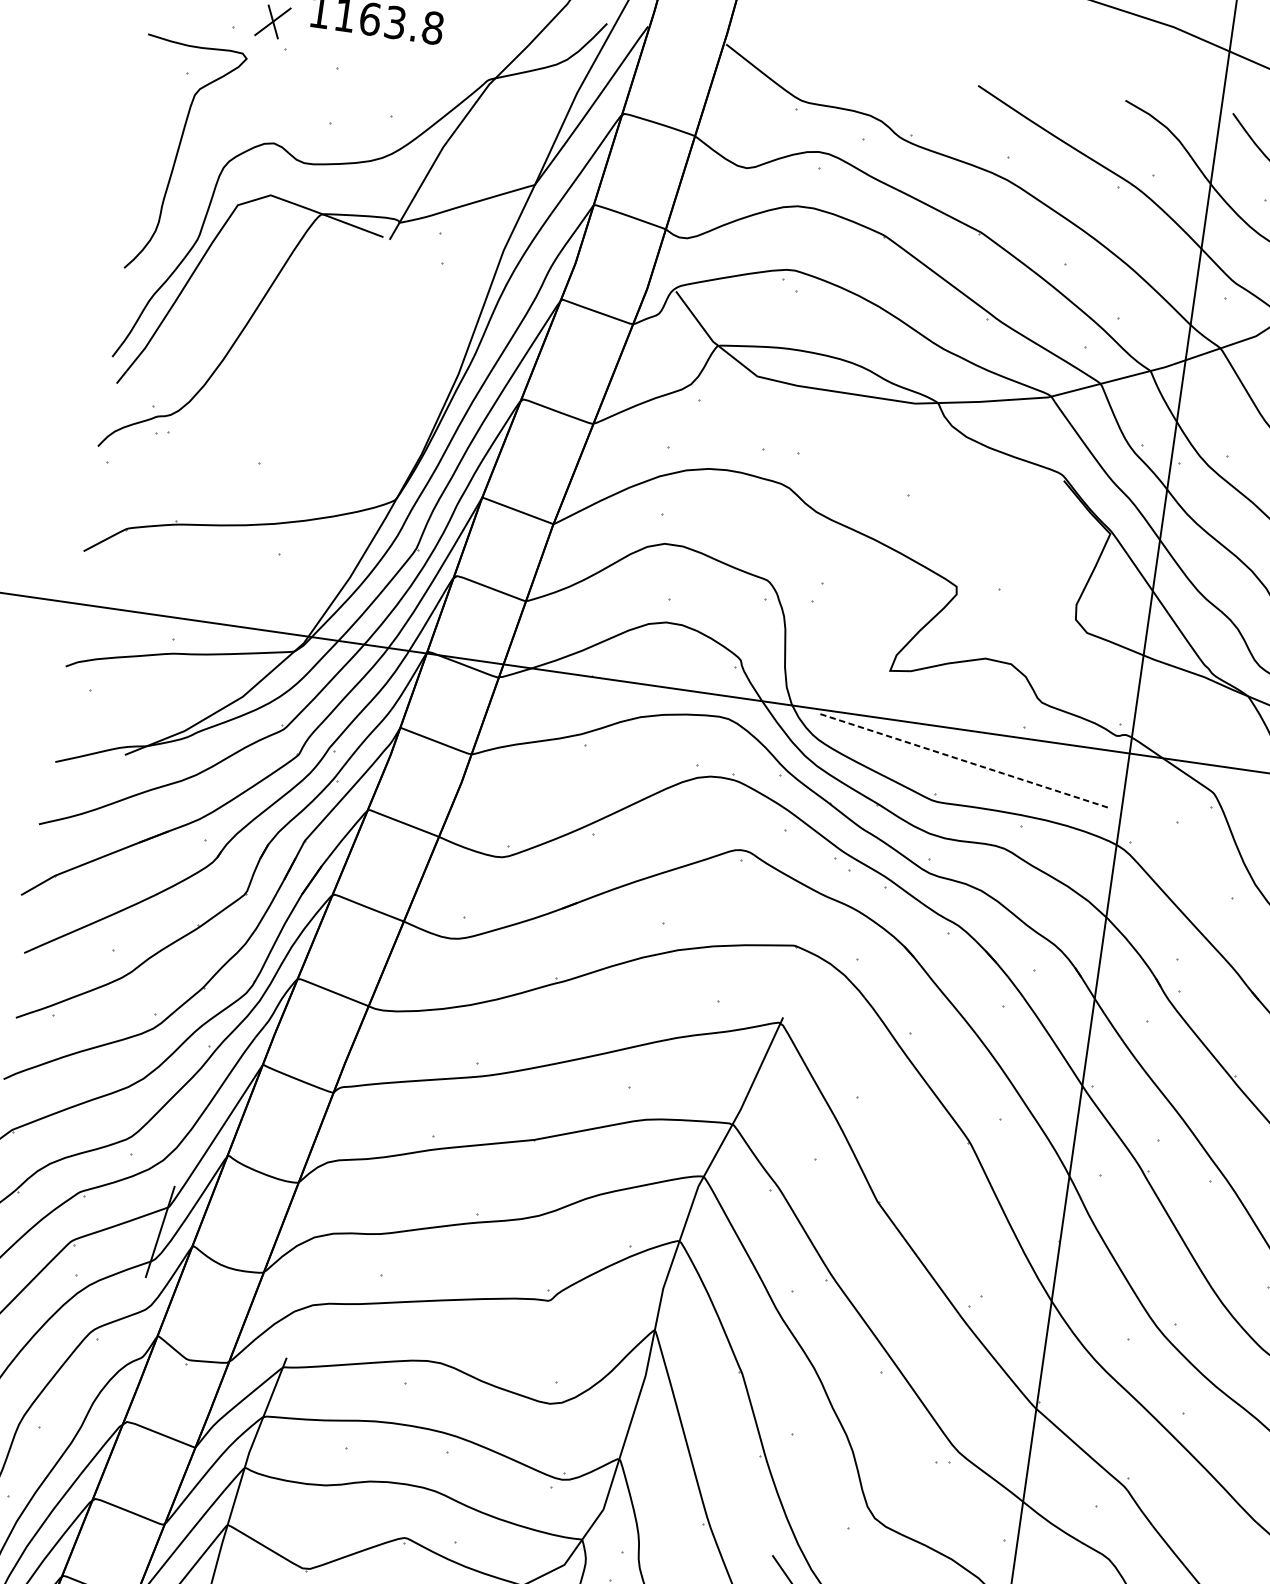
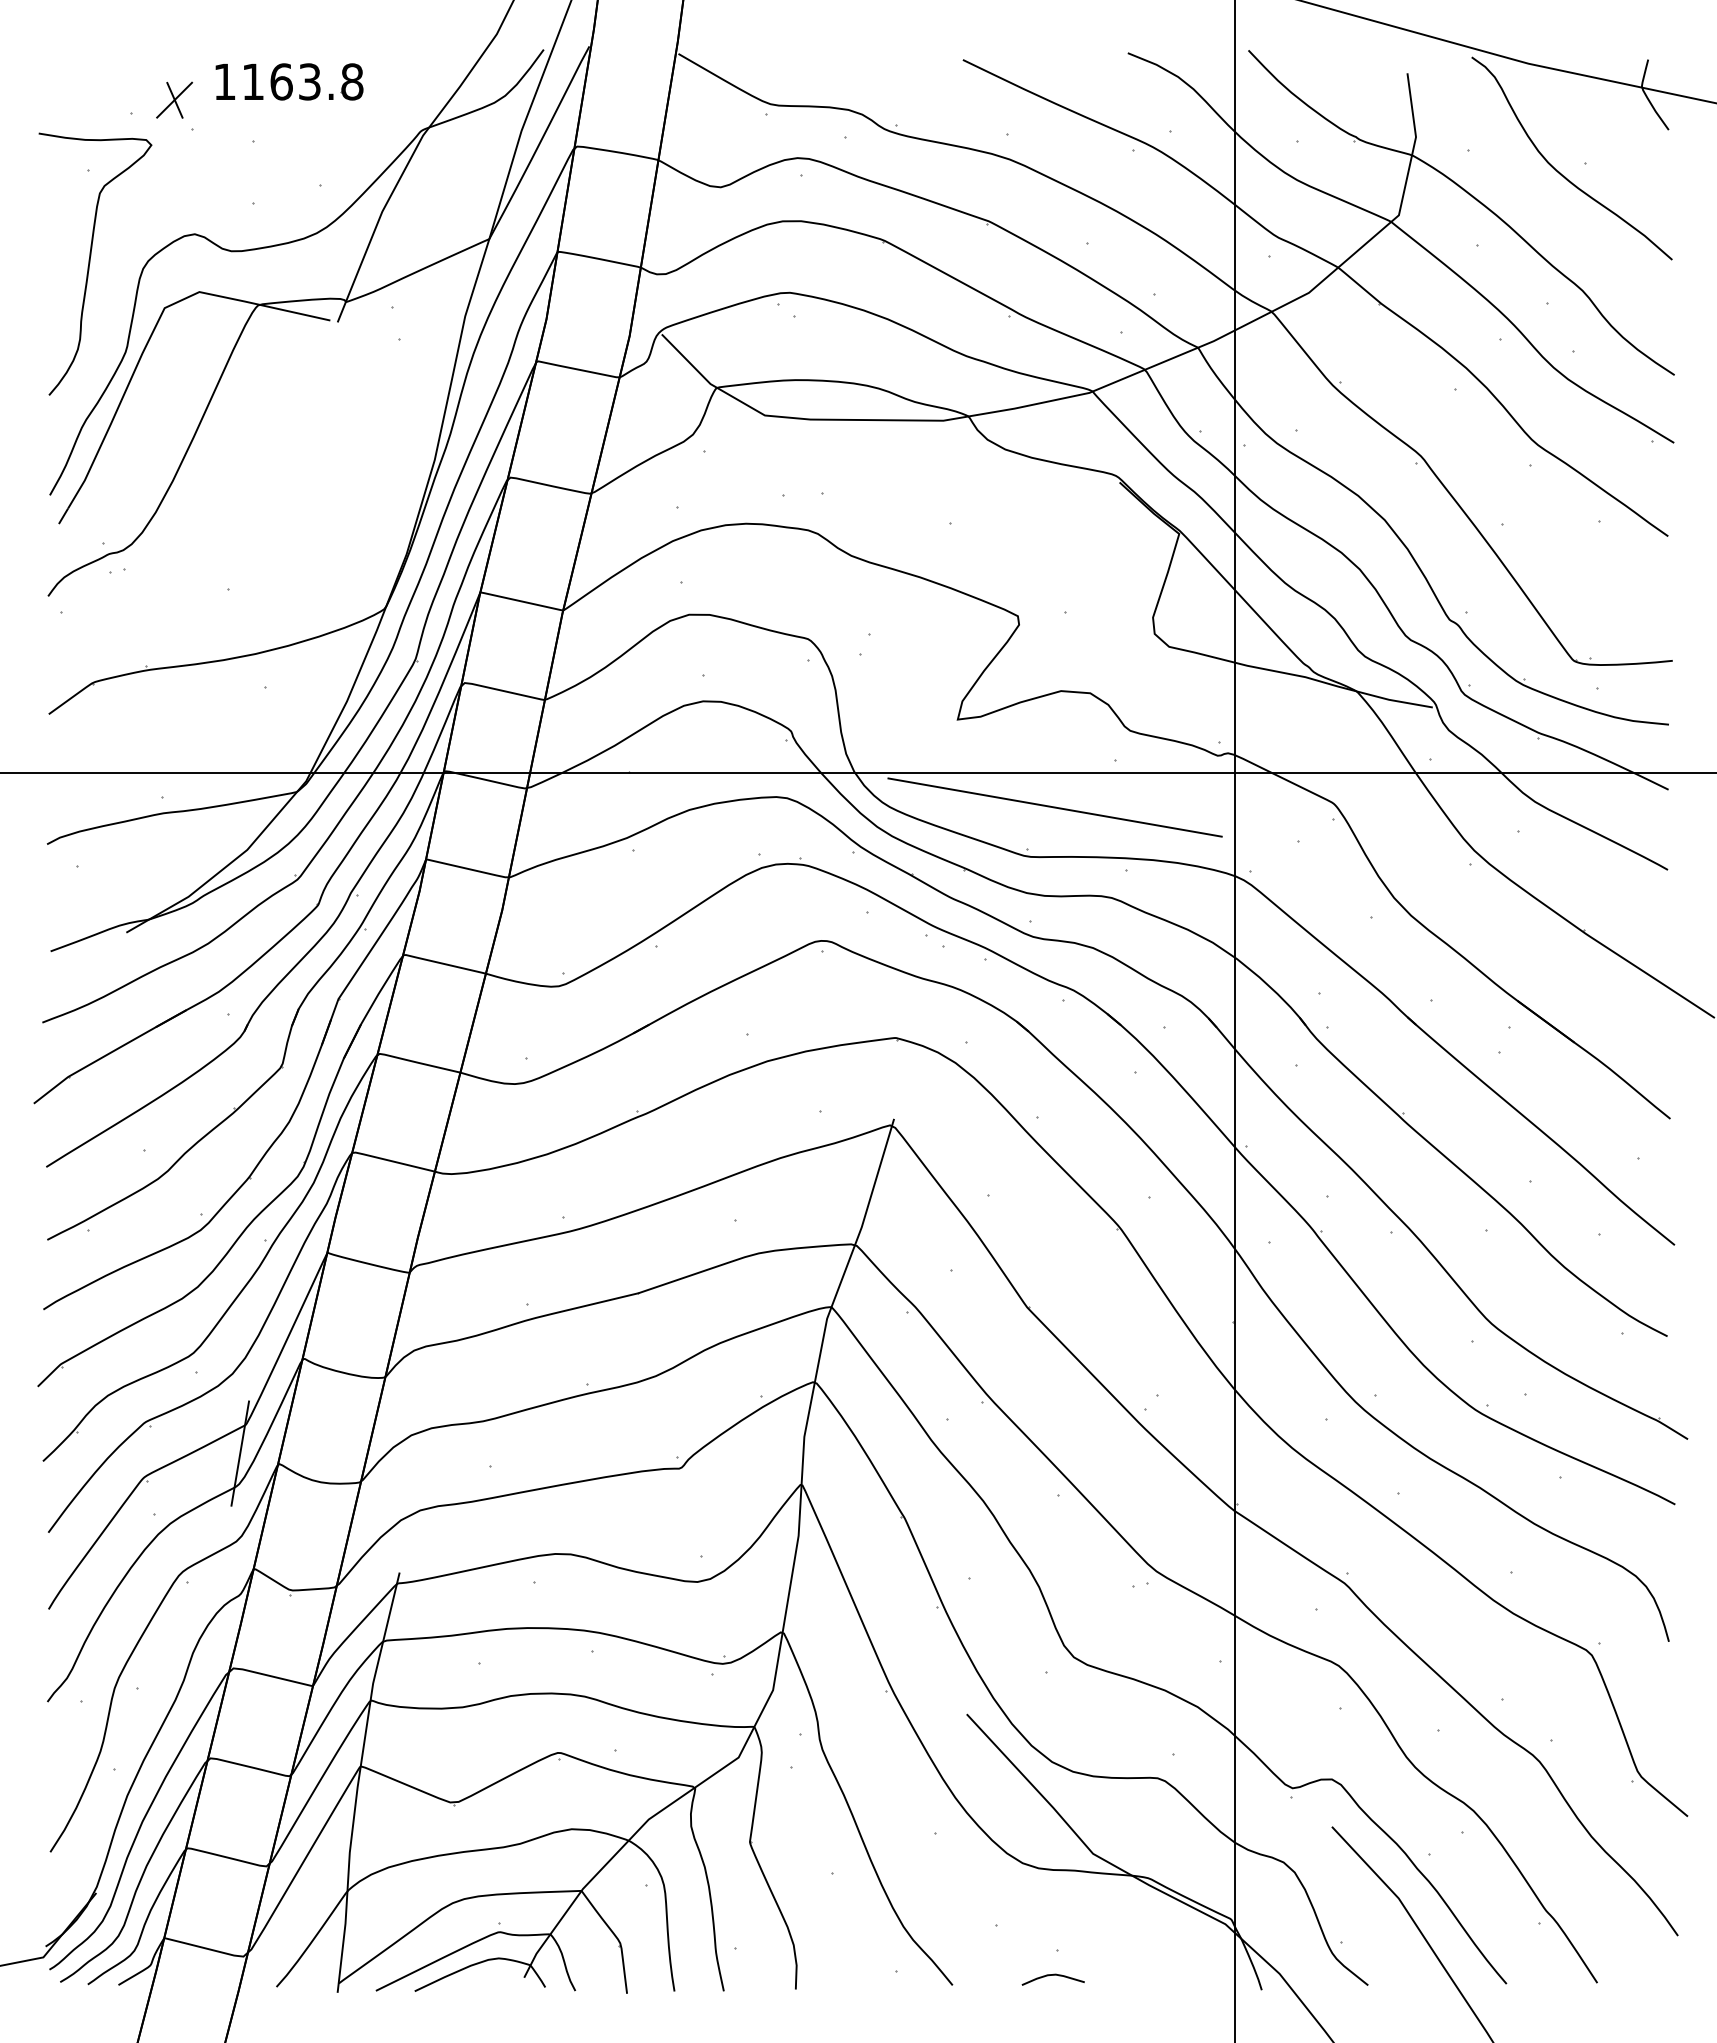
line: (965, 761) -> (1055, 807), dashed -> solid

